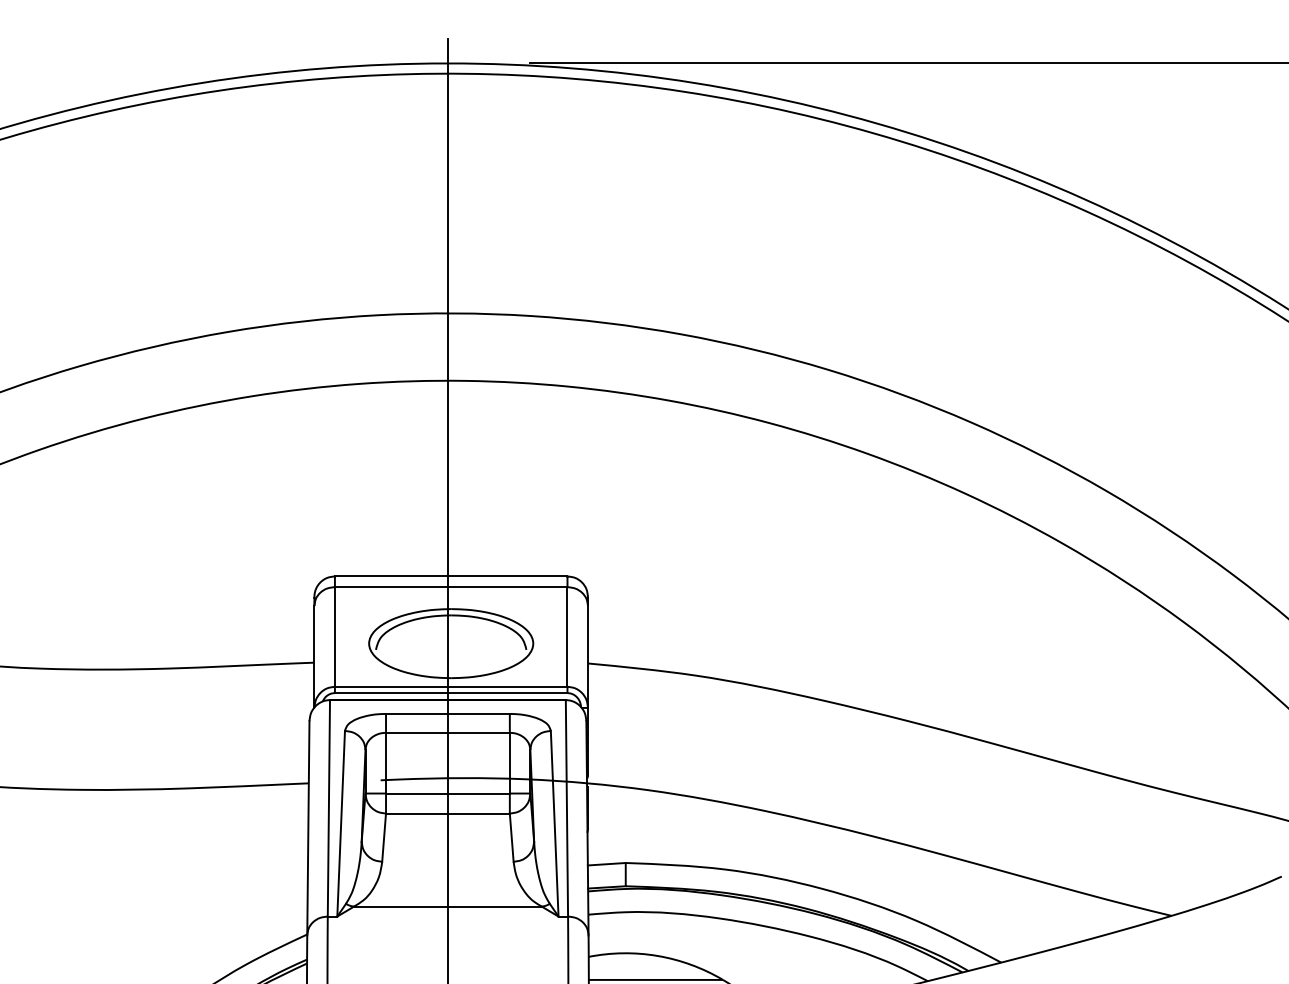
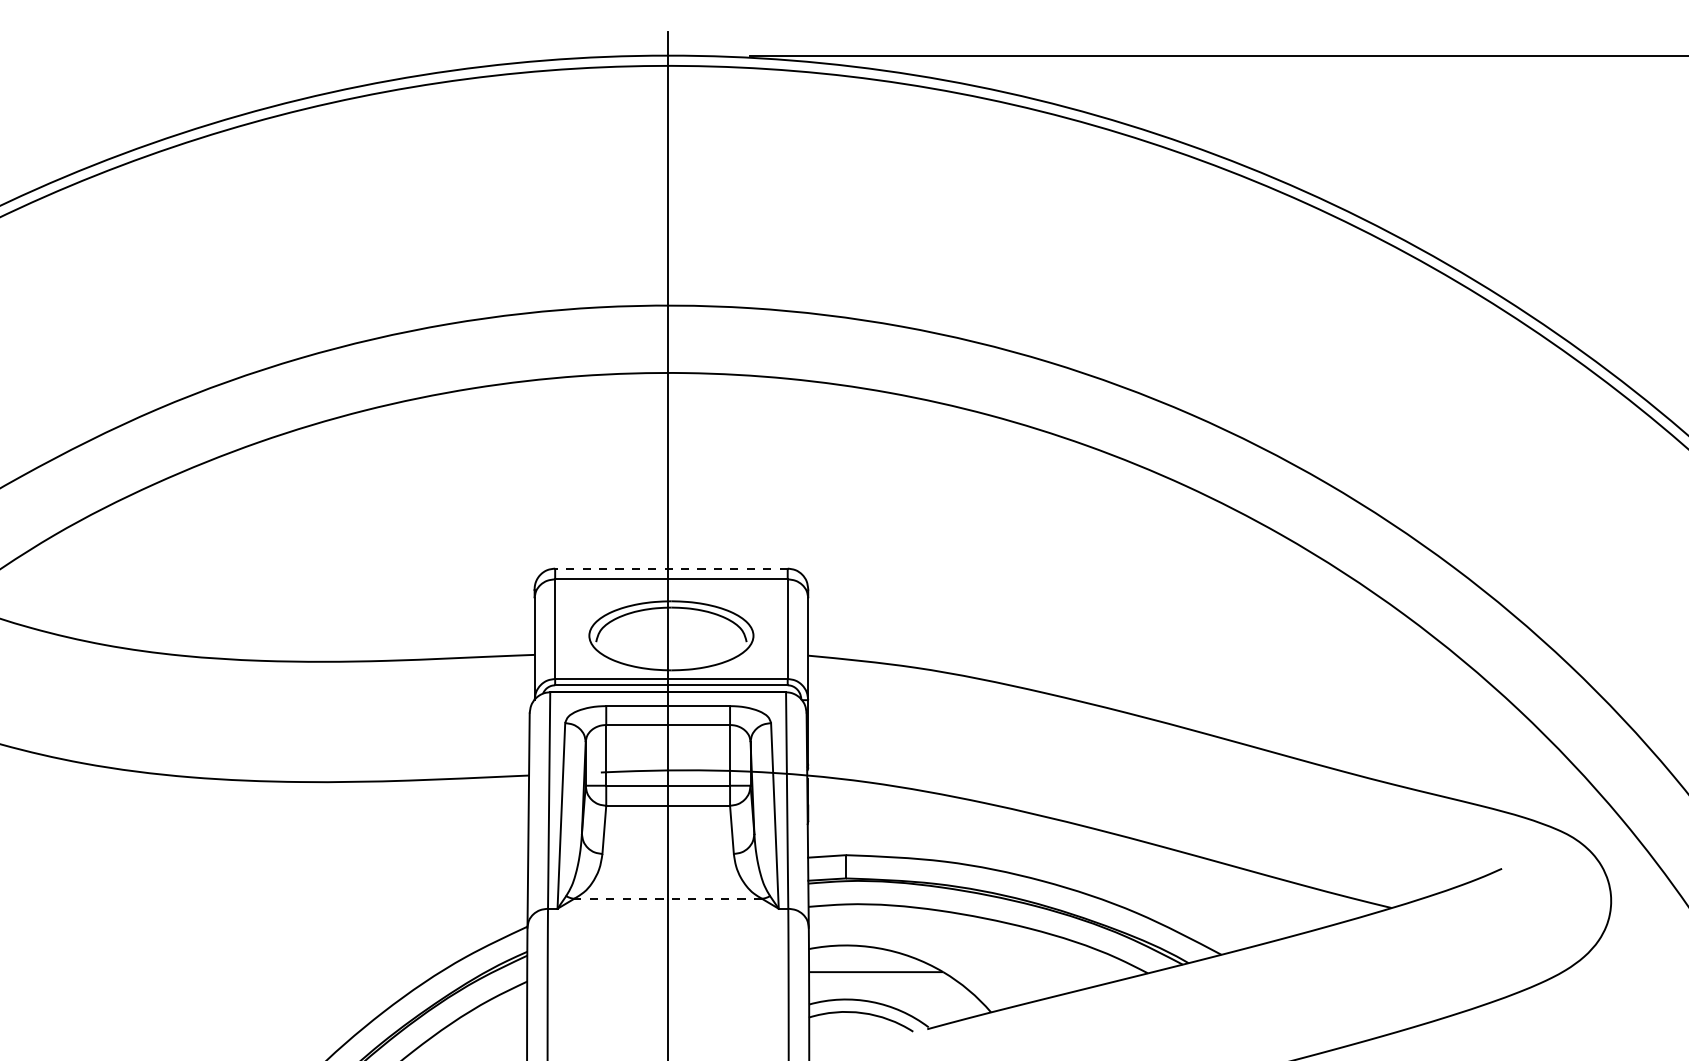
line: (450, 576) -> (670, 568), solid -> dashed
line: (448, 906) -> (668, 898), solid -> dashed

